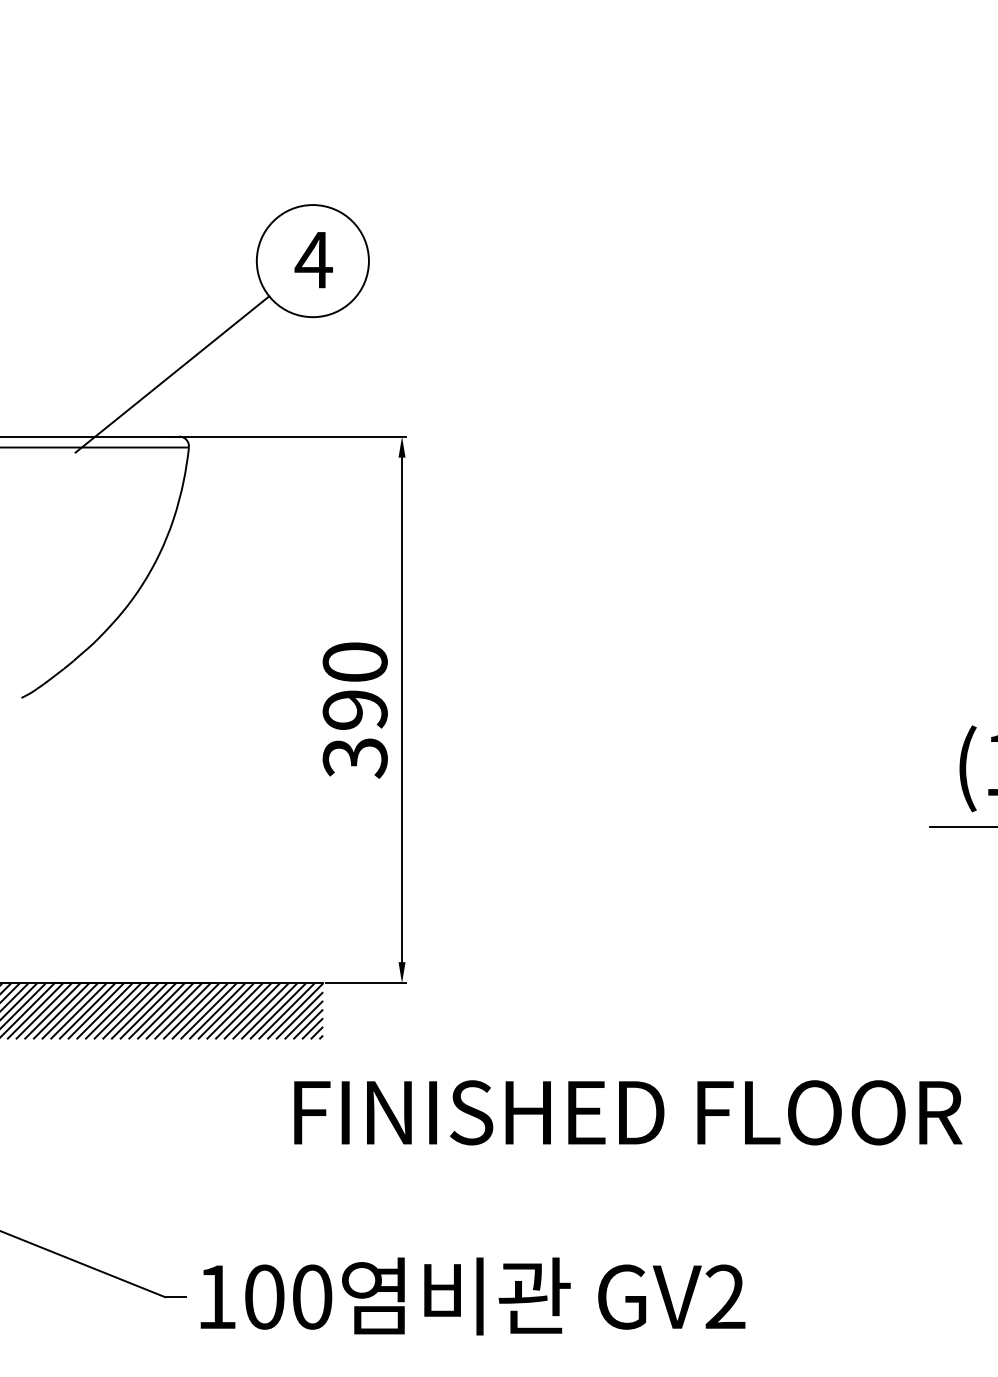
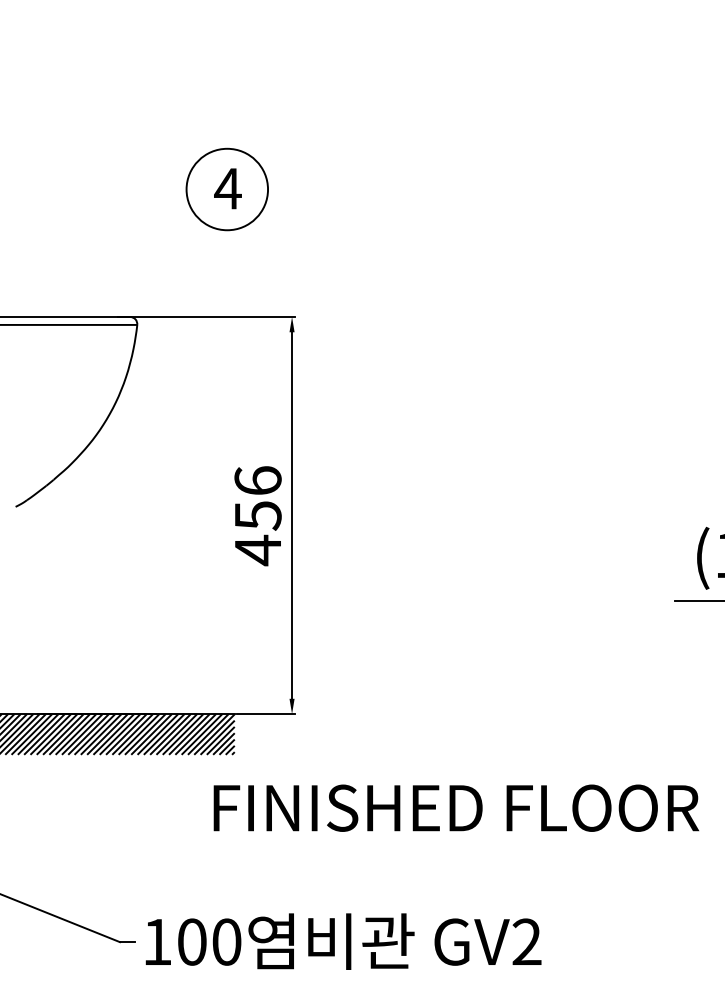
line: (171, 373) -> (124, 271), removed
text: (354, 711) -> (257, 516), 390 -> 456

